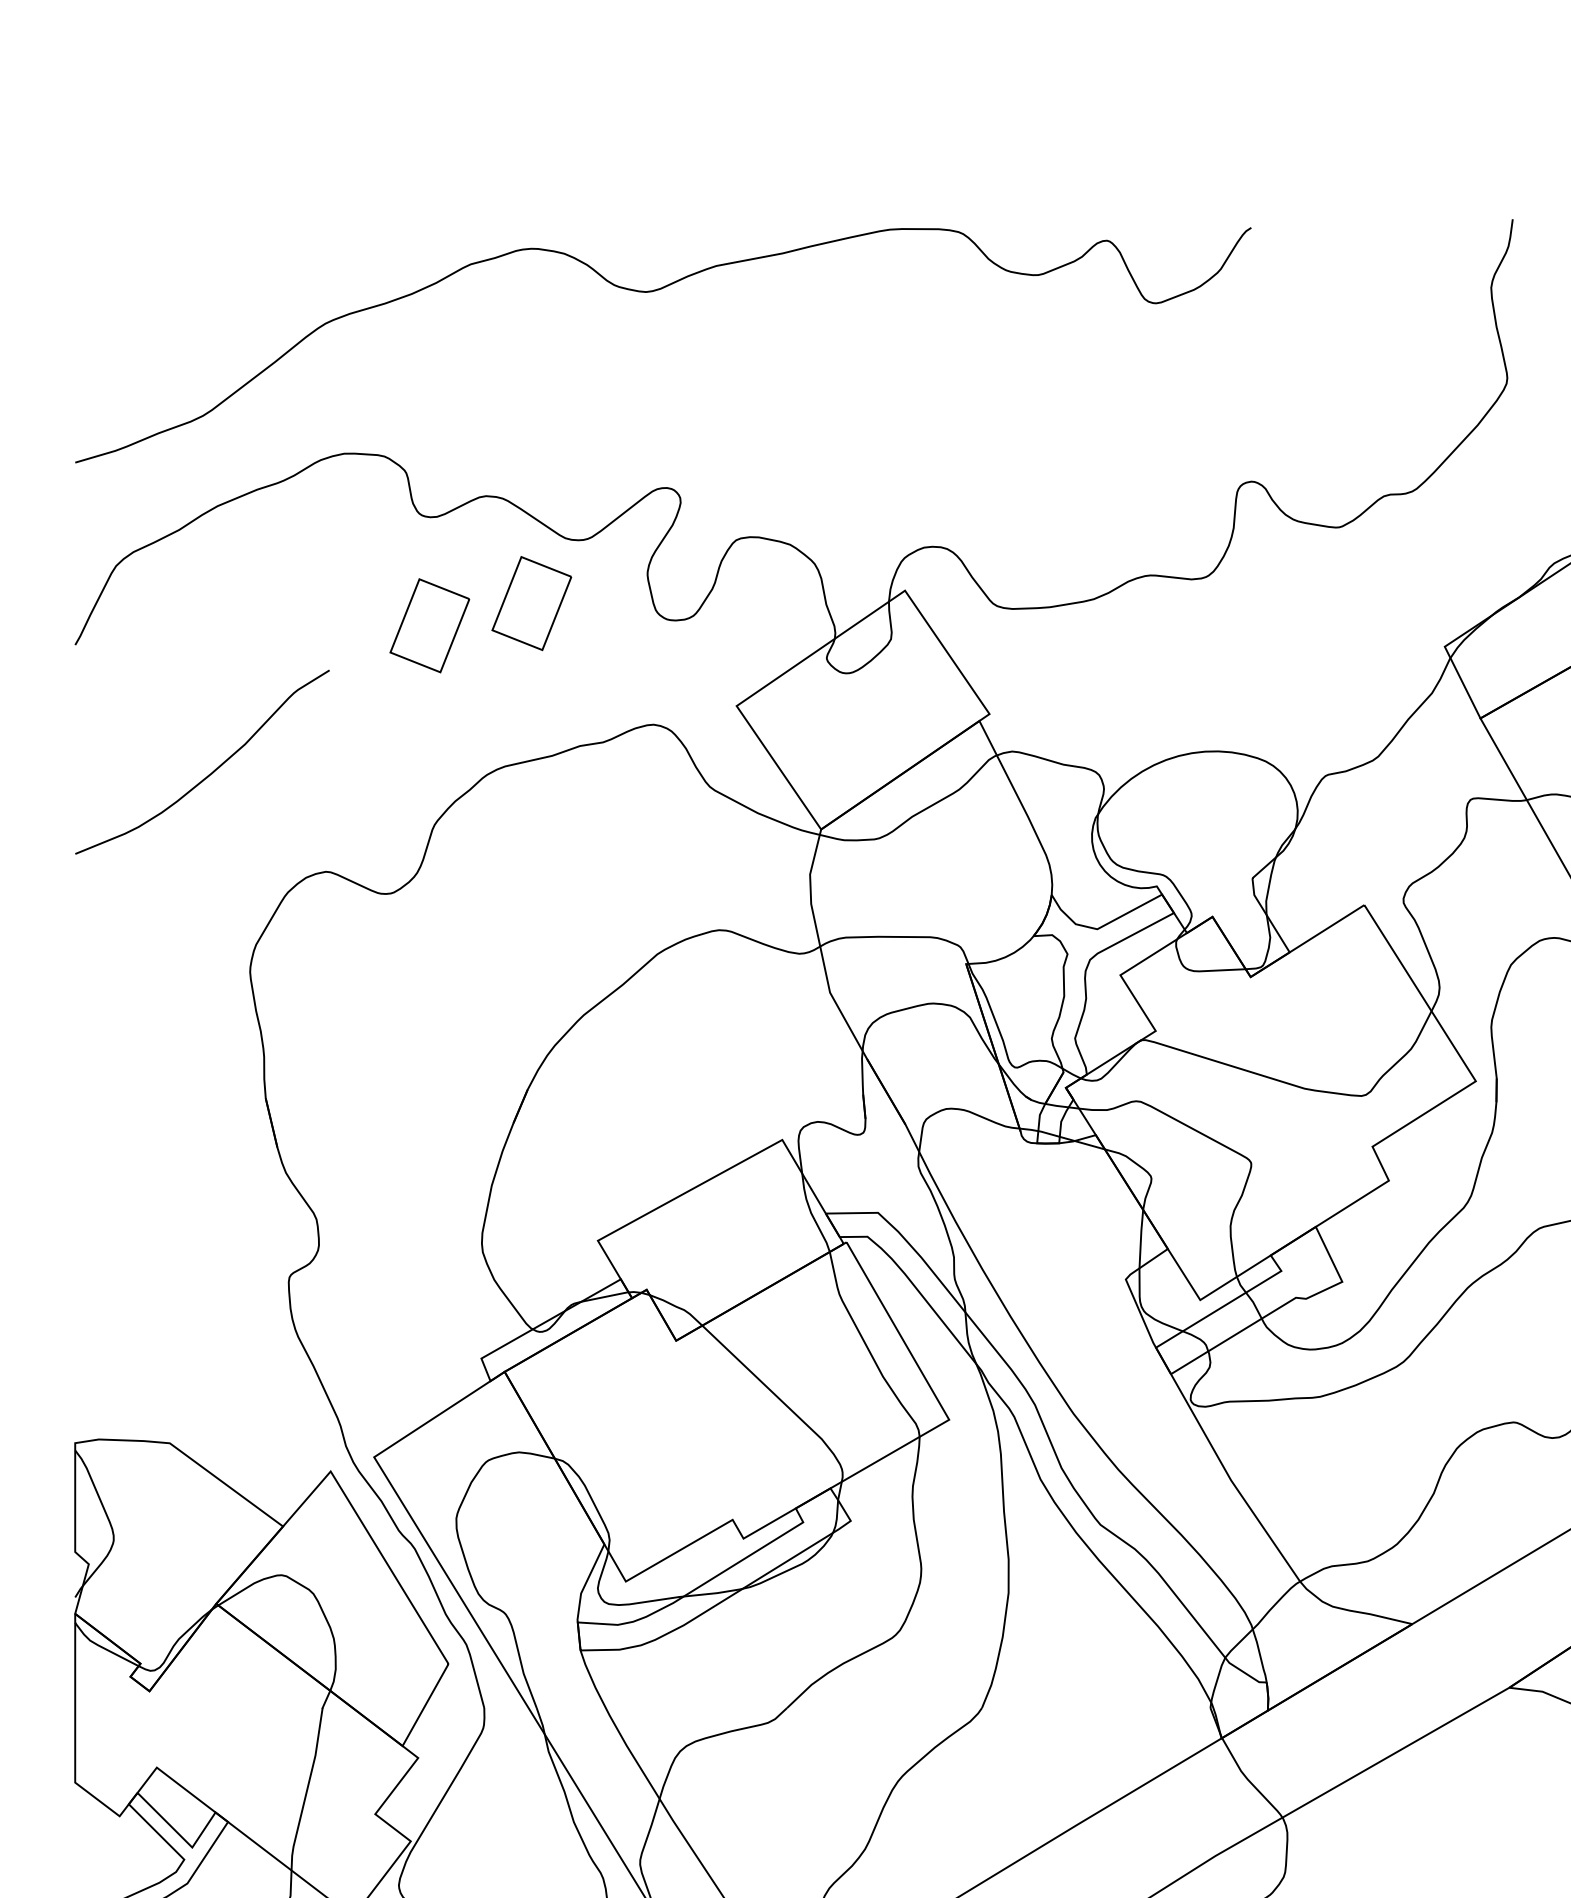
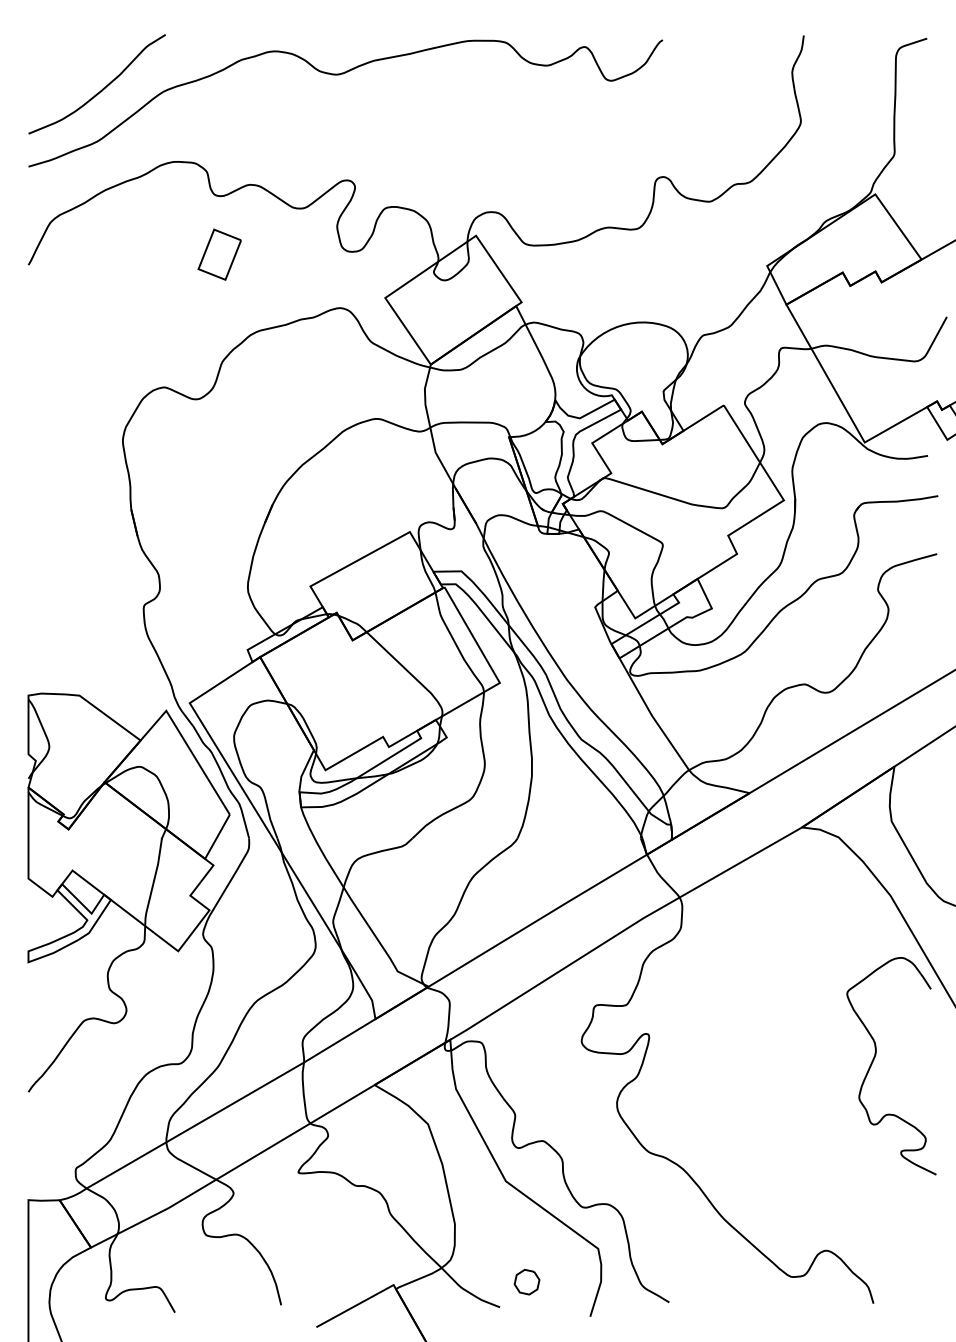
part: (531, 603) -> (274, 242), removed
curve: (210, 771) -> (101, 89), moved

